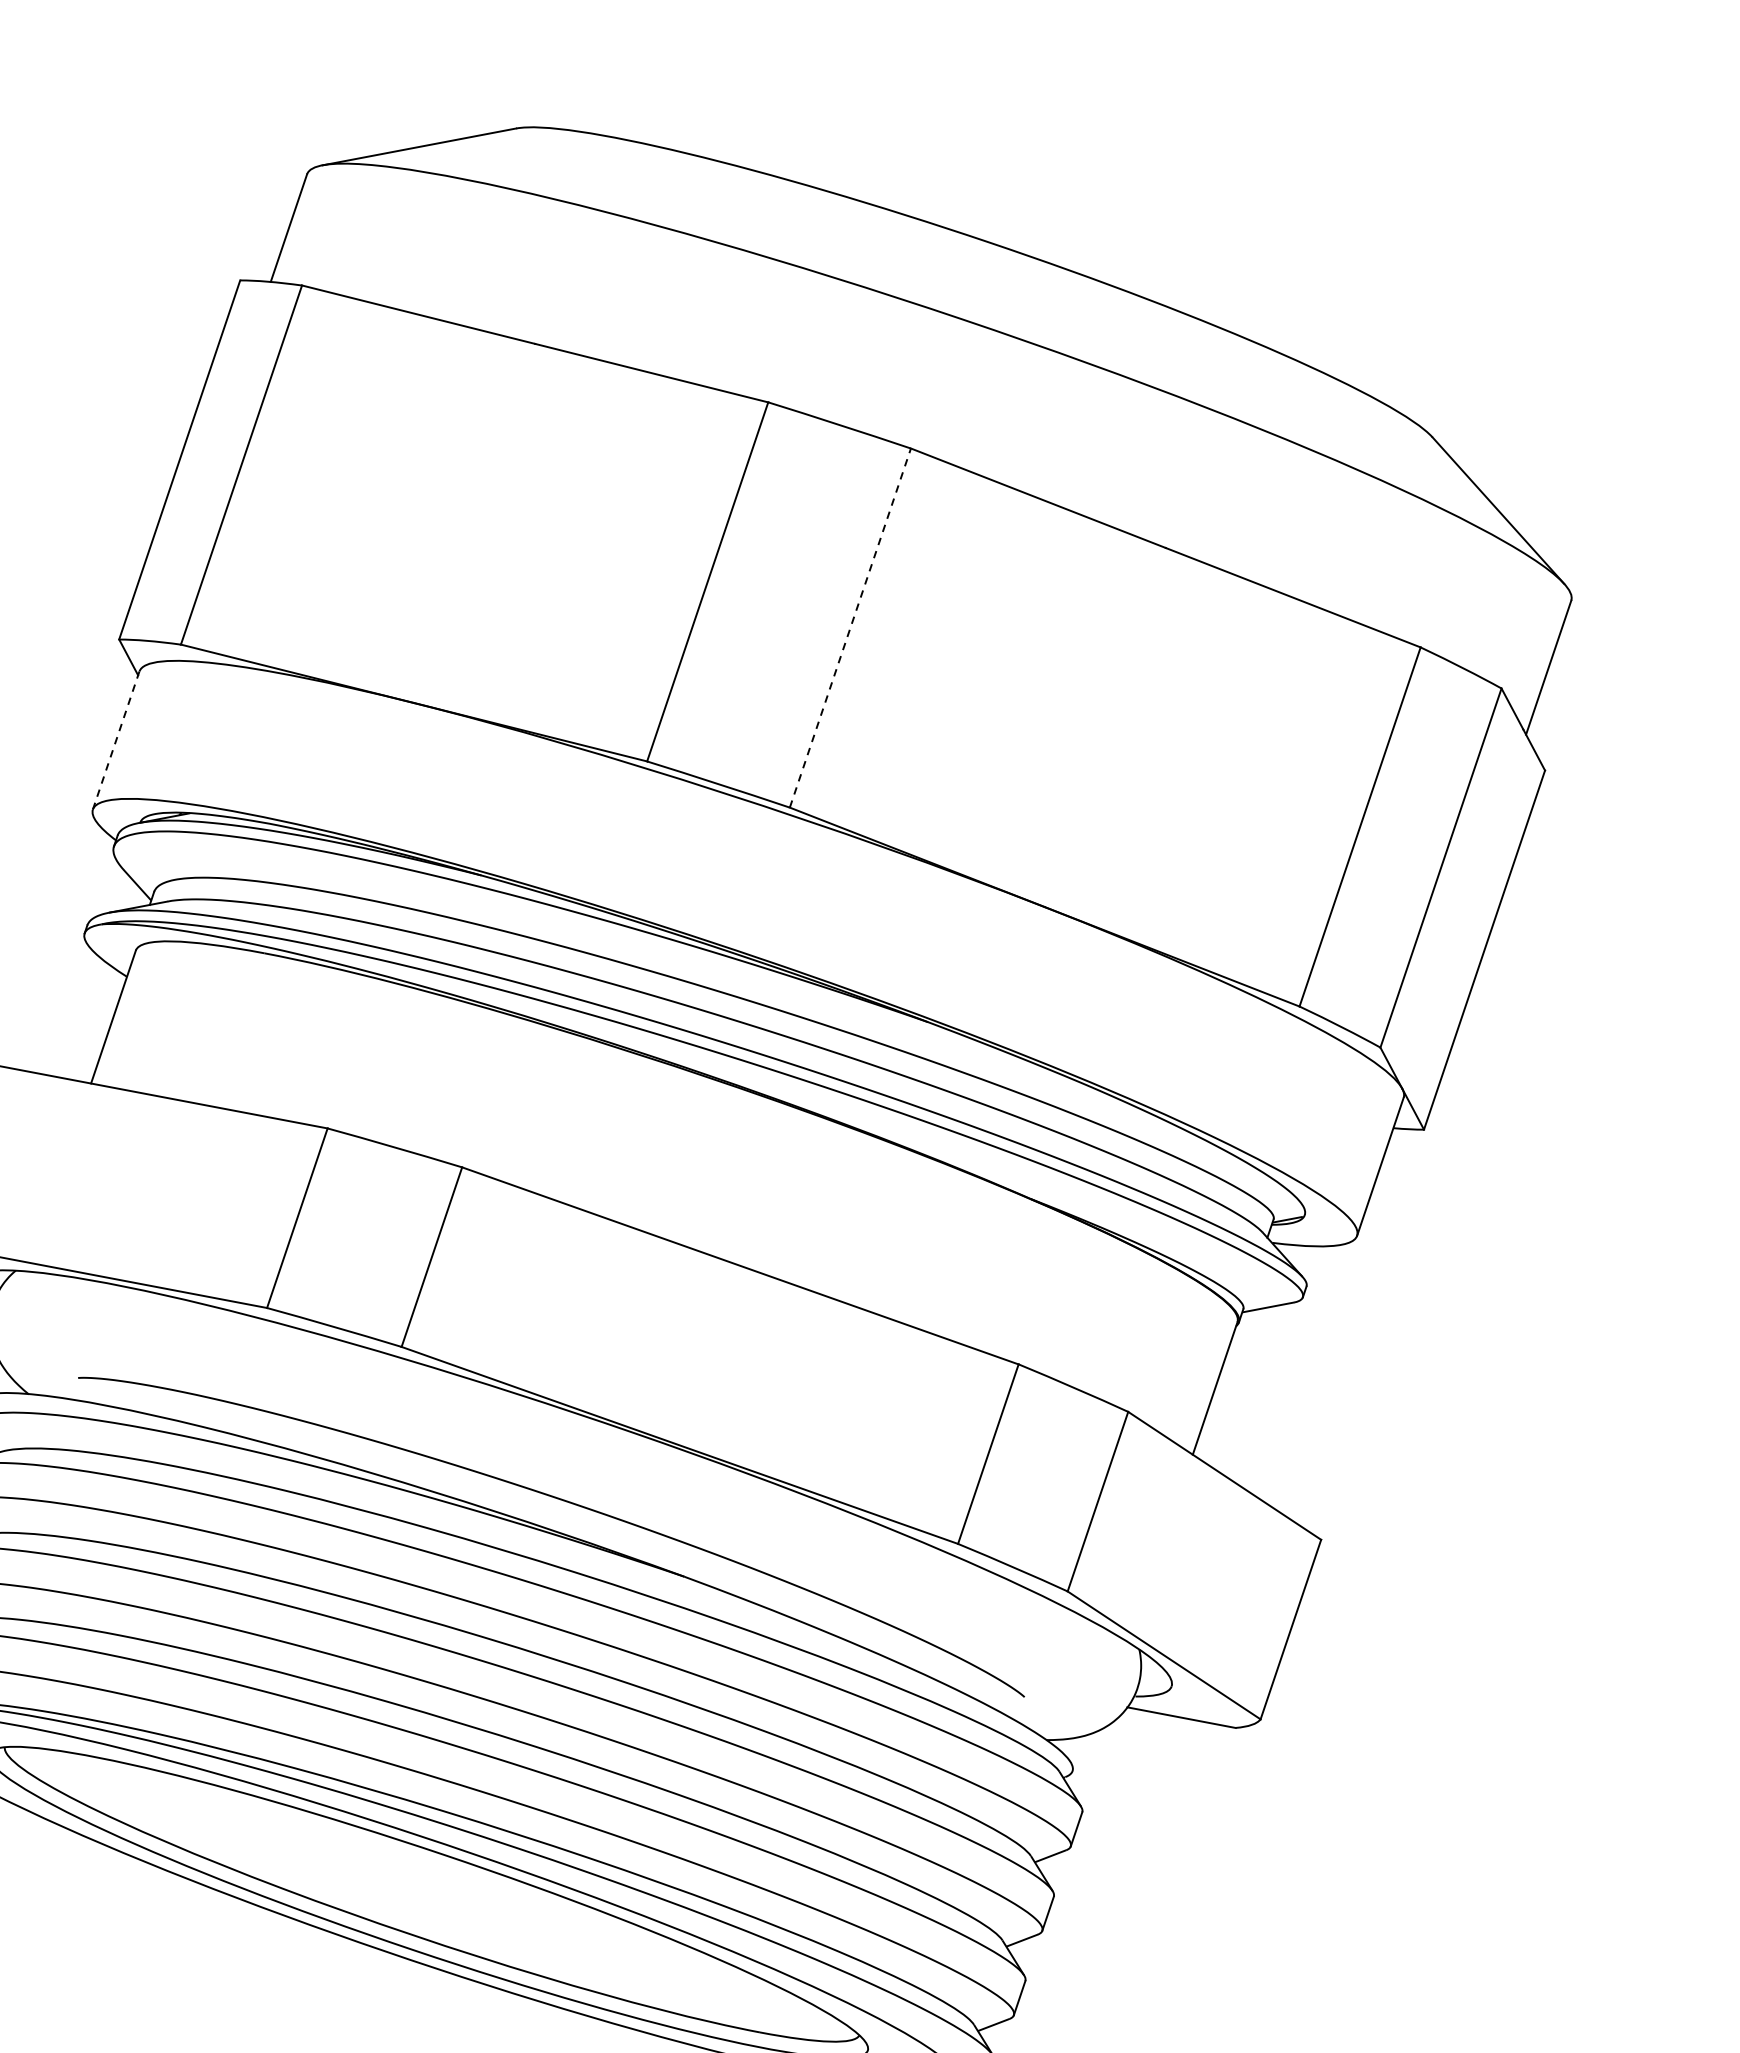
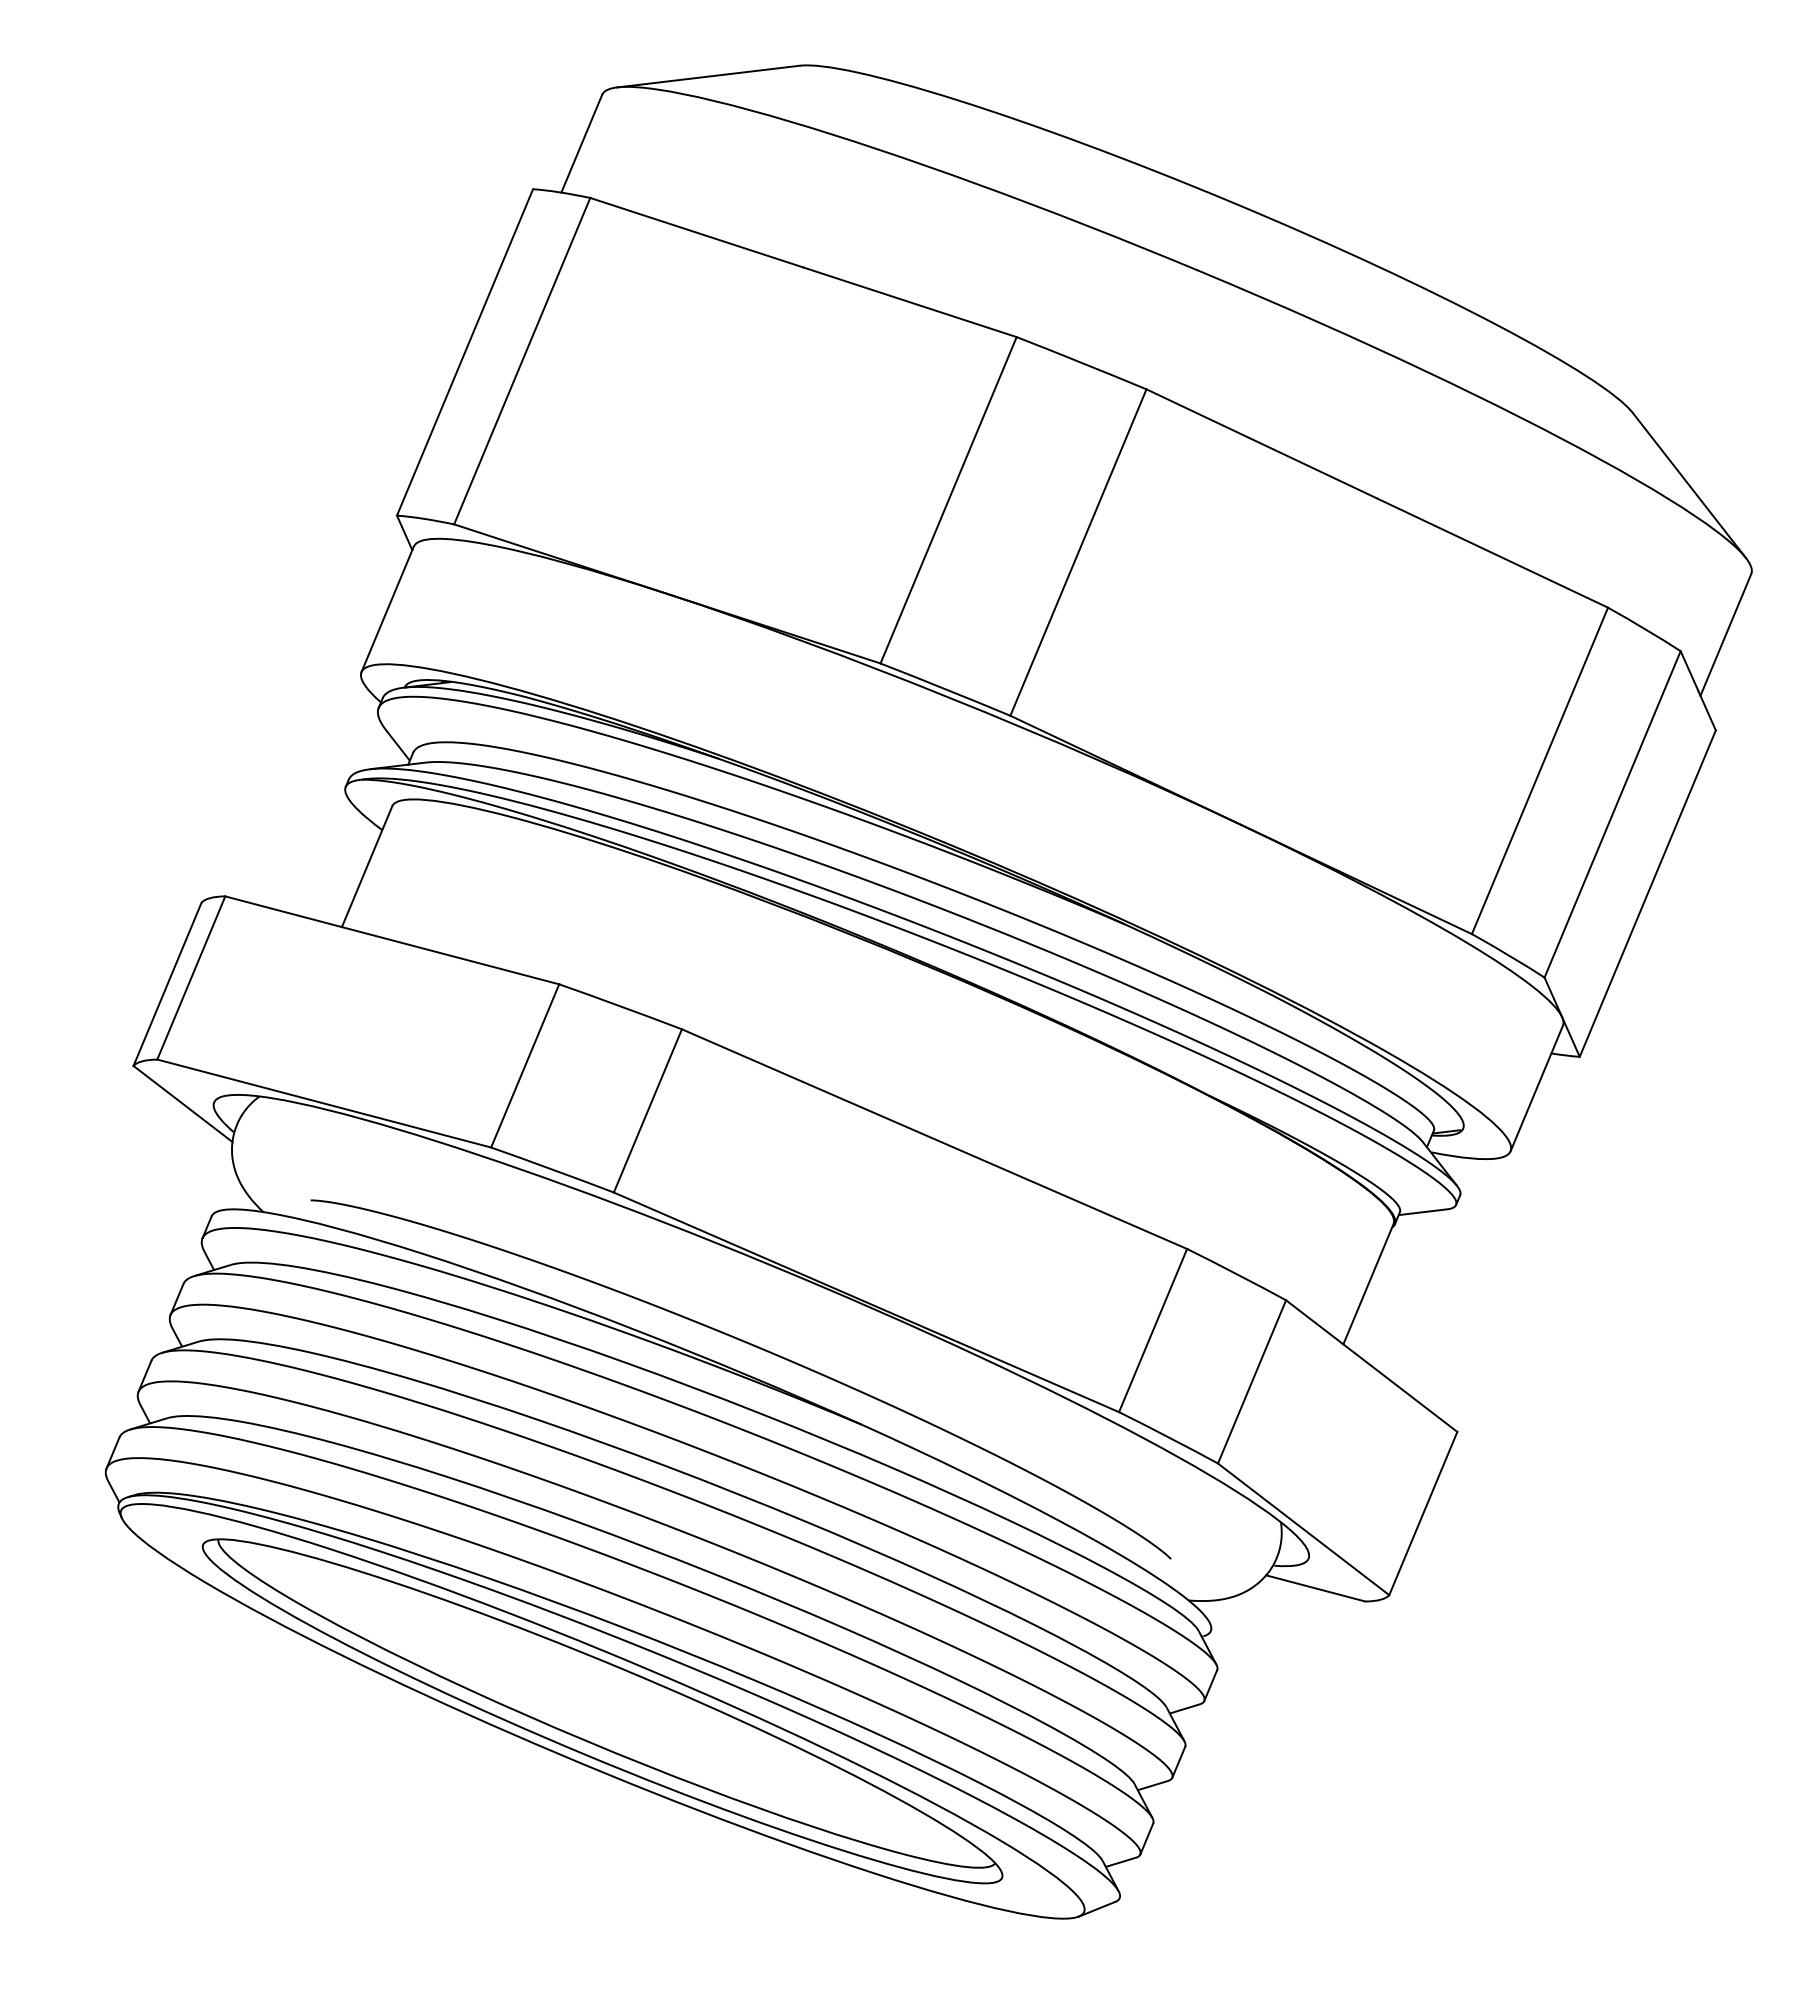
line: (850, 628) -> (1078, 552), dashed -> solid
line: (116, 740) -> (387, 609), dashed -> solid

